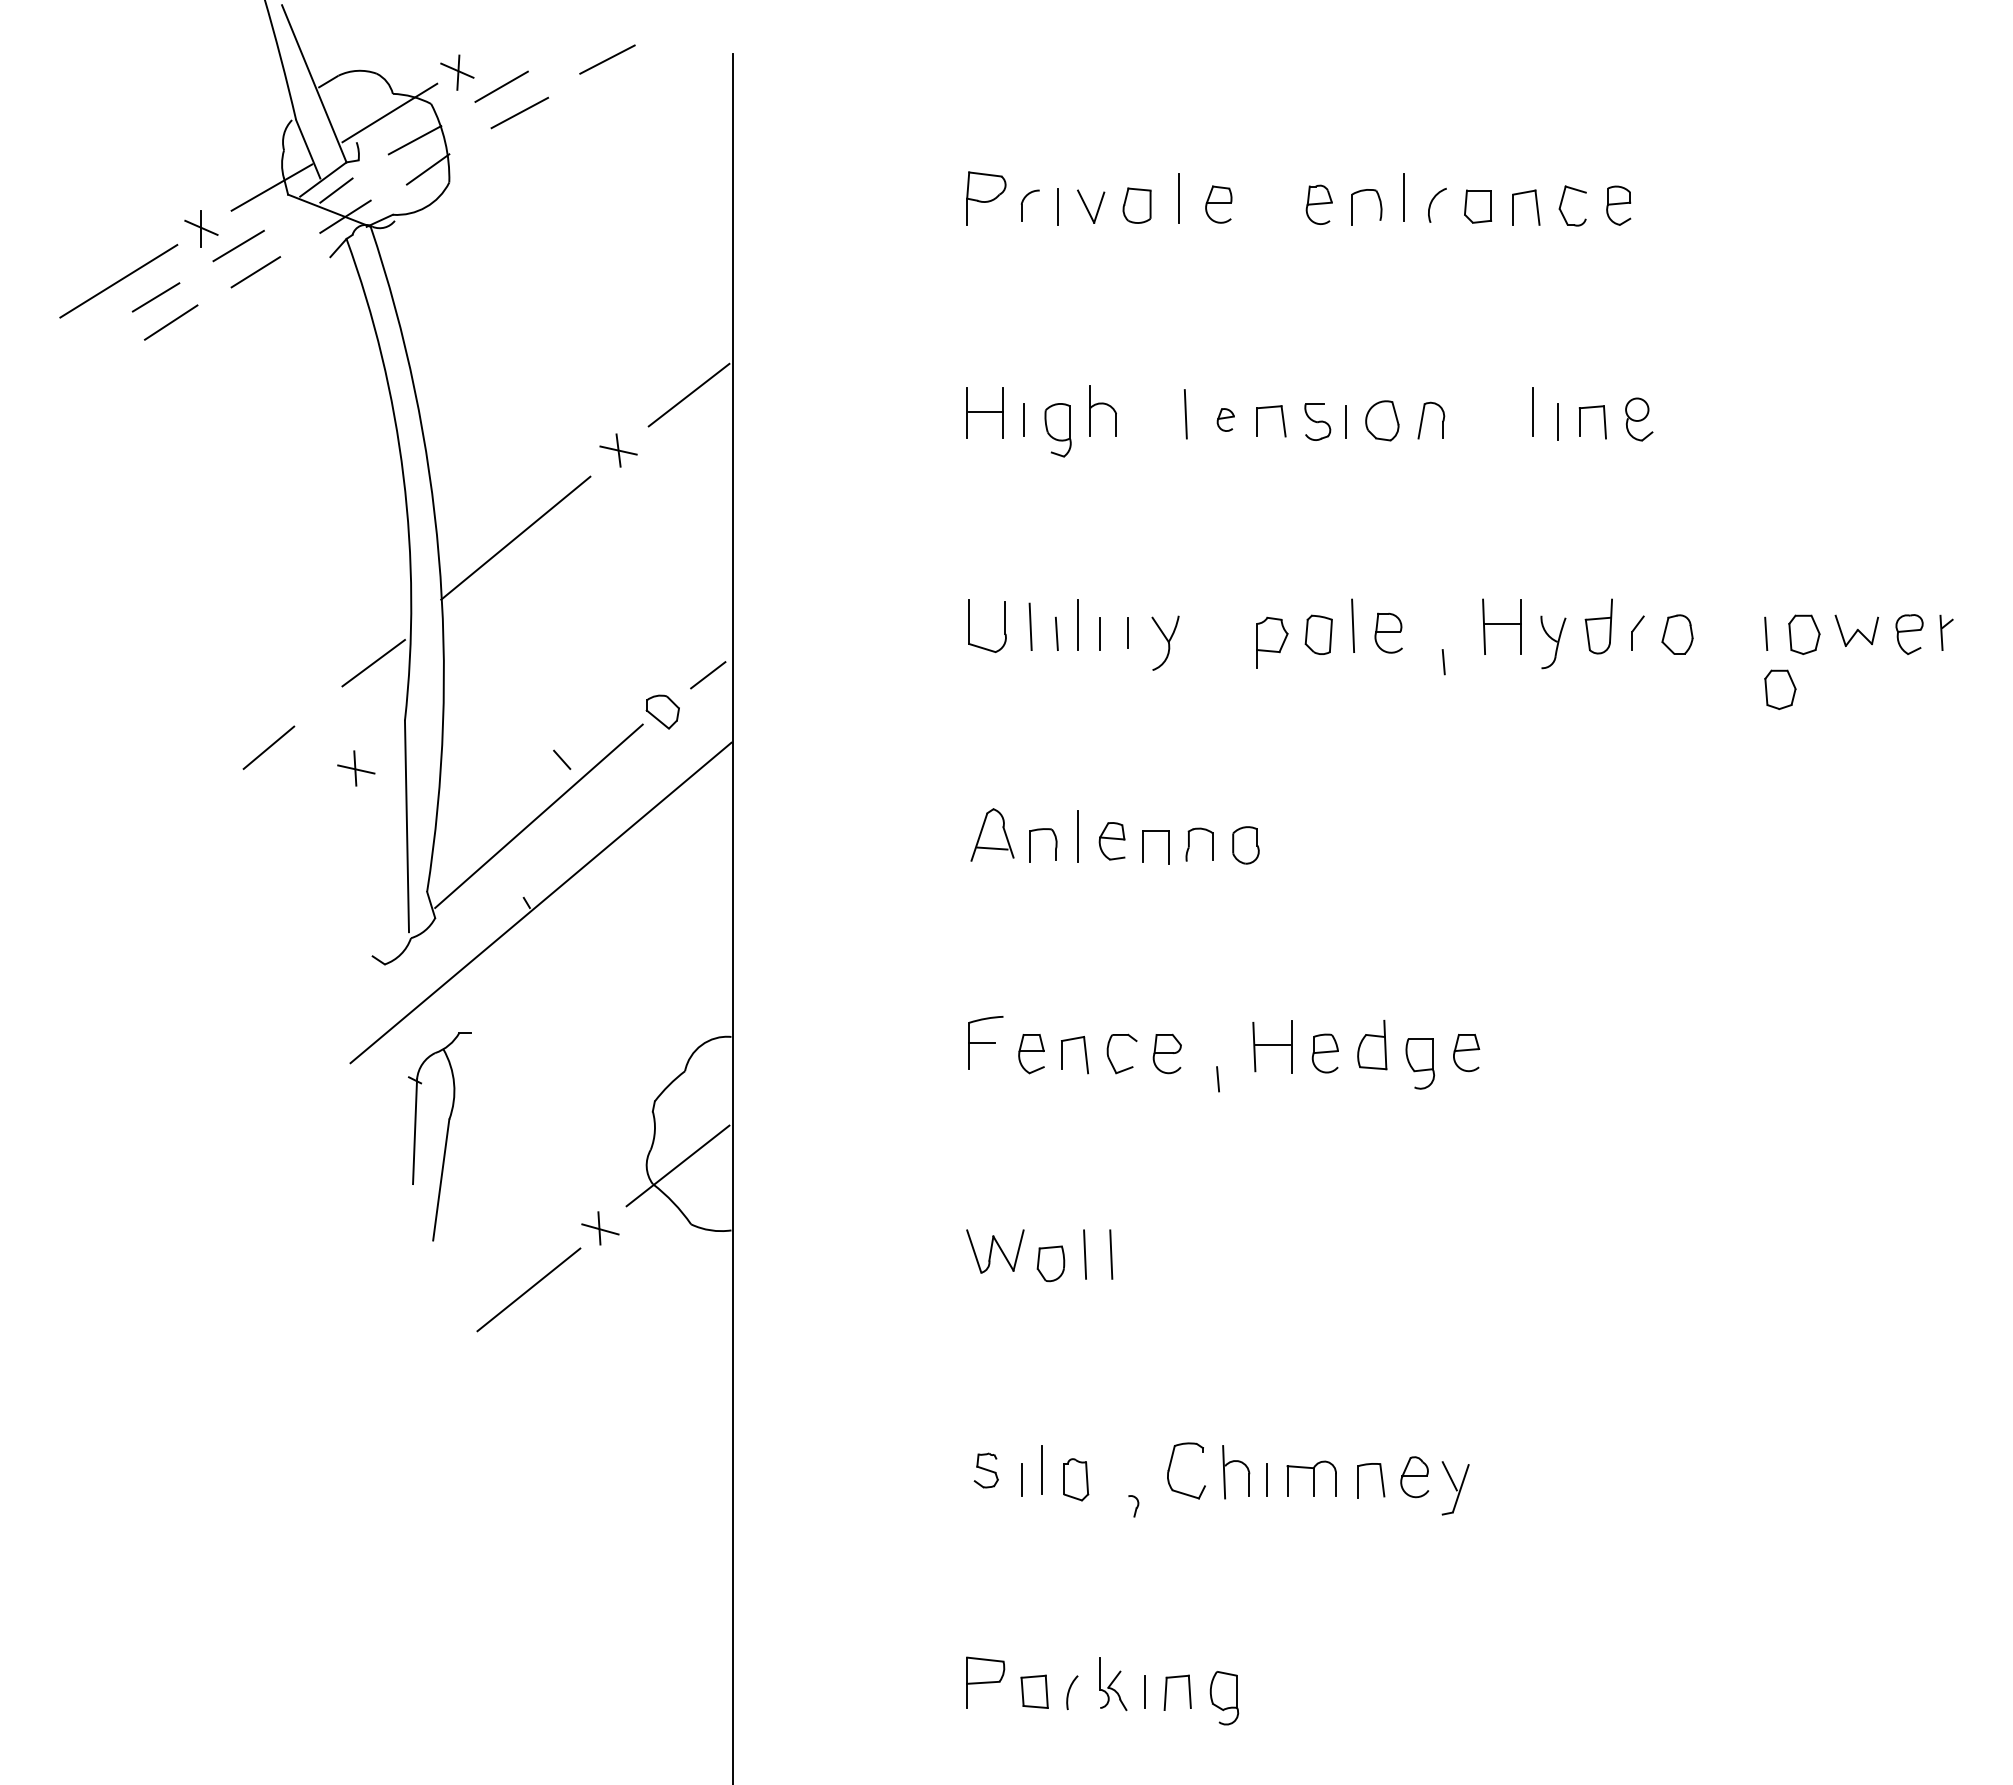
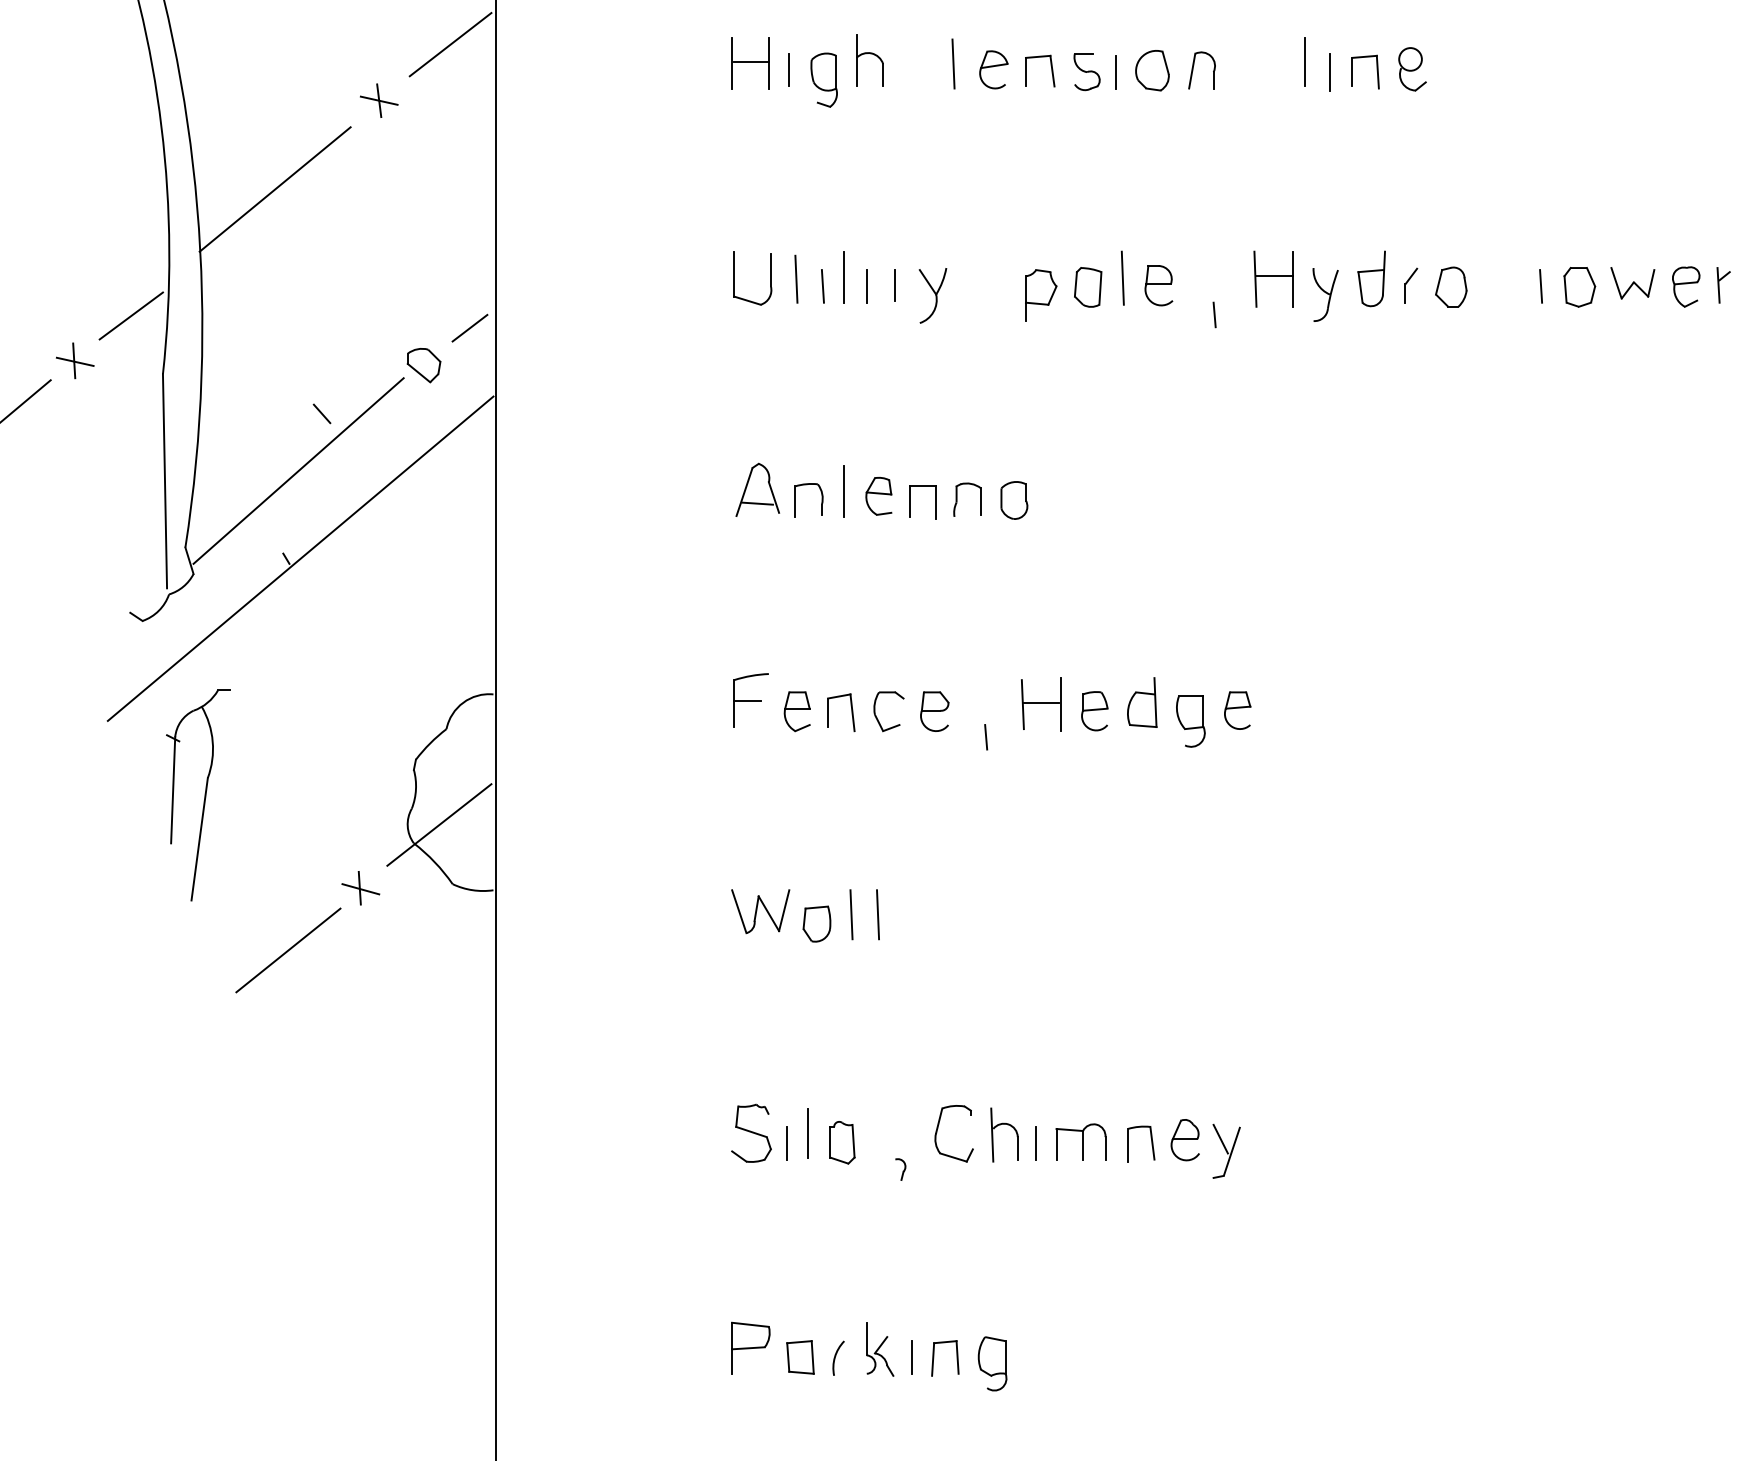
part: (1225, 419) -> (993, 69), size x1.67
part: (1780, 689) -> (1555, 342), removed
part: (356, 768) -> (75, 360), moved
part: (986, 1470) -> (751, 1133), size x1.67

